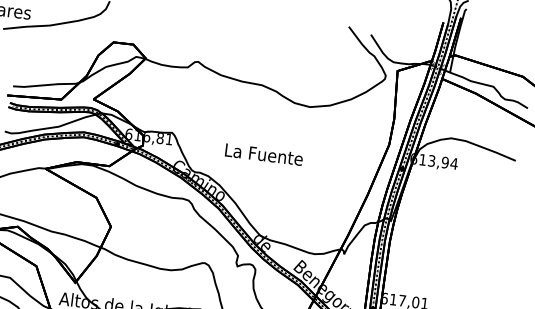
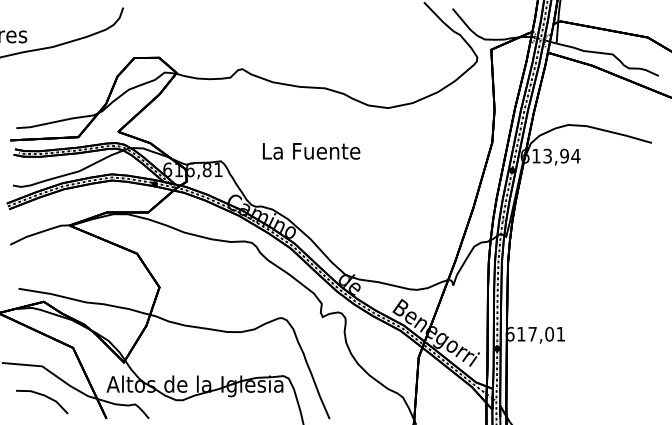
text: (264, 154) -> (311, 151), moved

